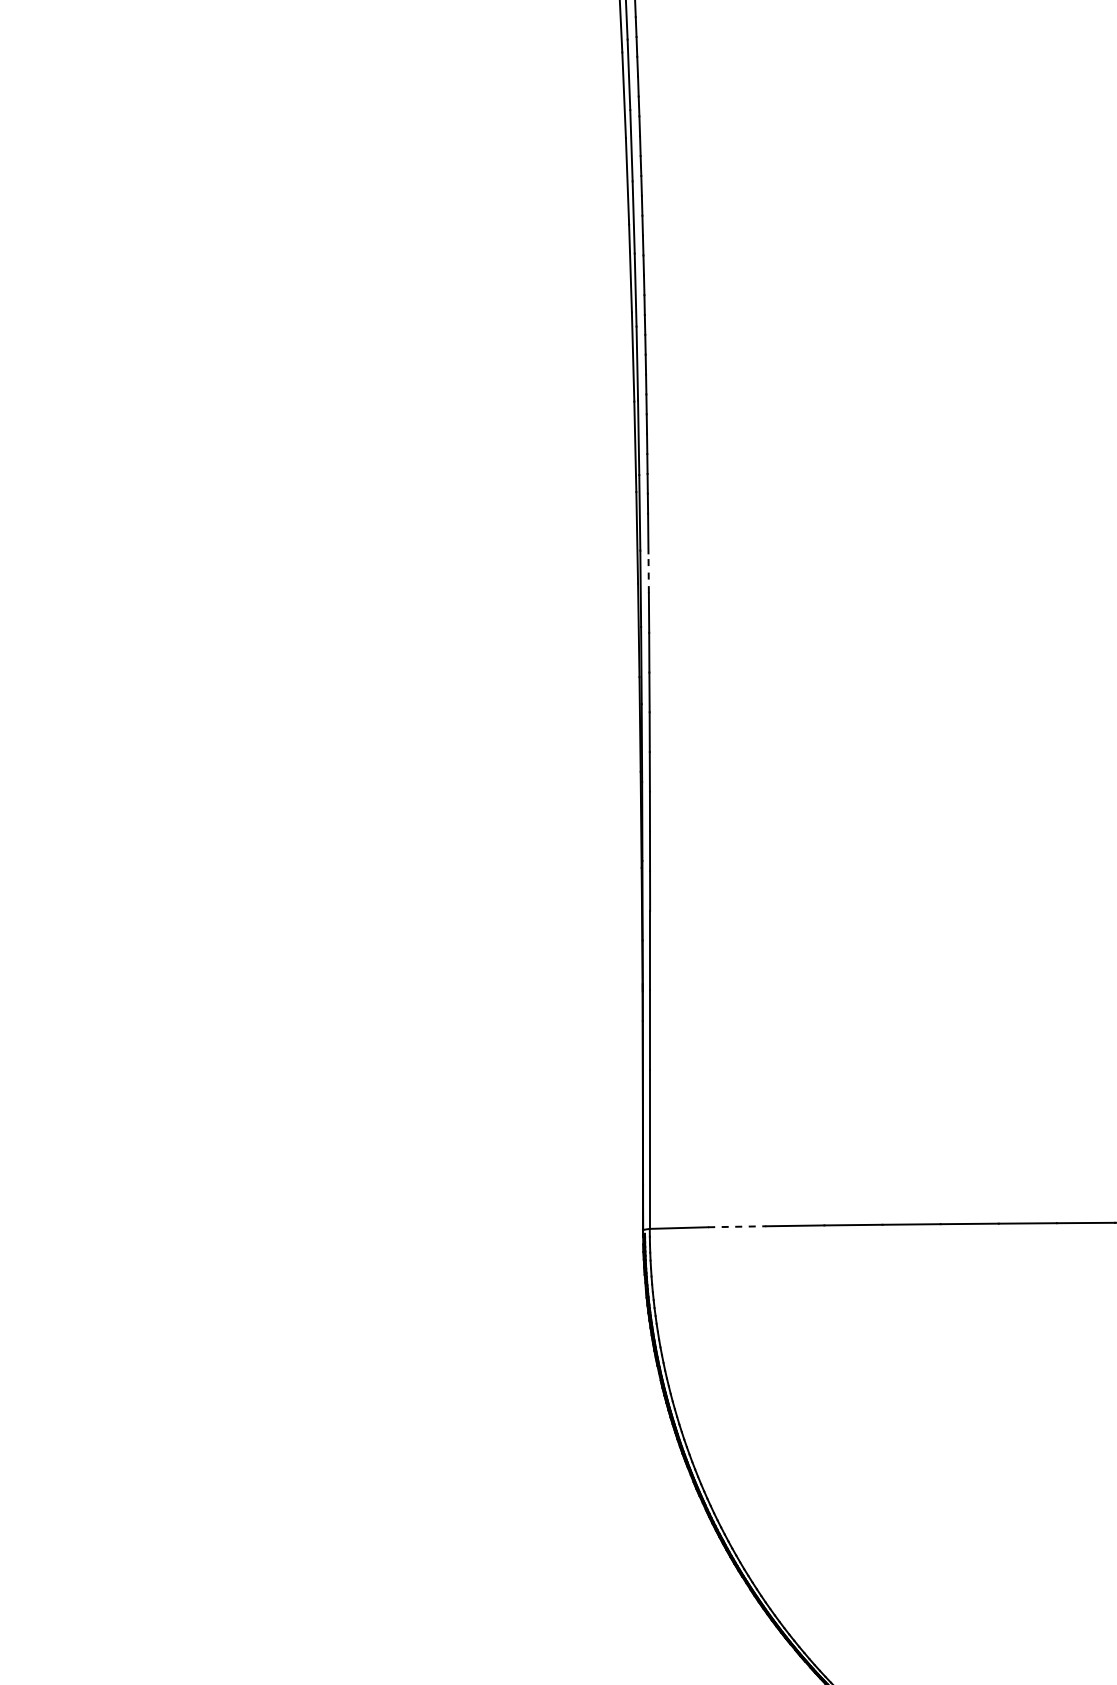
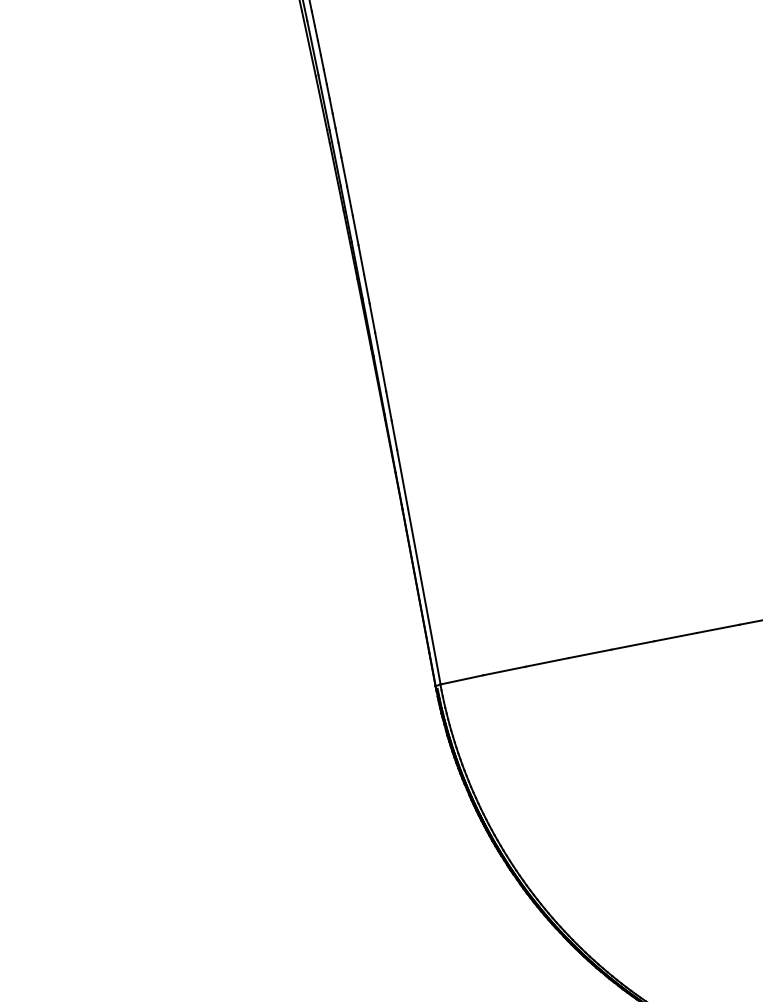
line: (648, 573) -> (349, 201), dashed -> solid
line: (737, 1226) -> (504, 670), dashed -> solid

